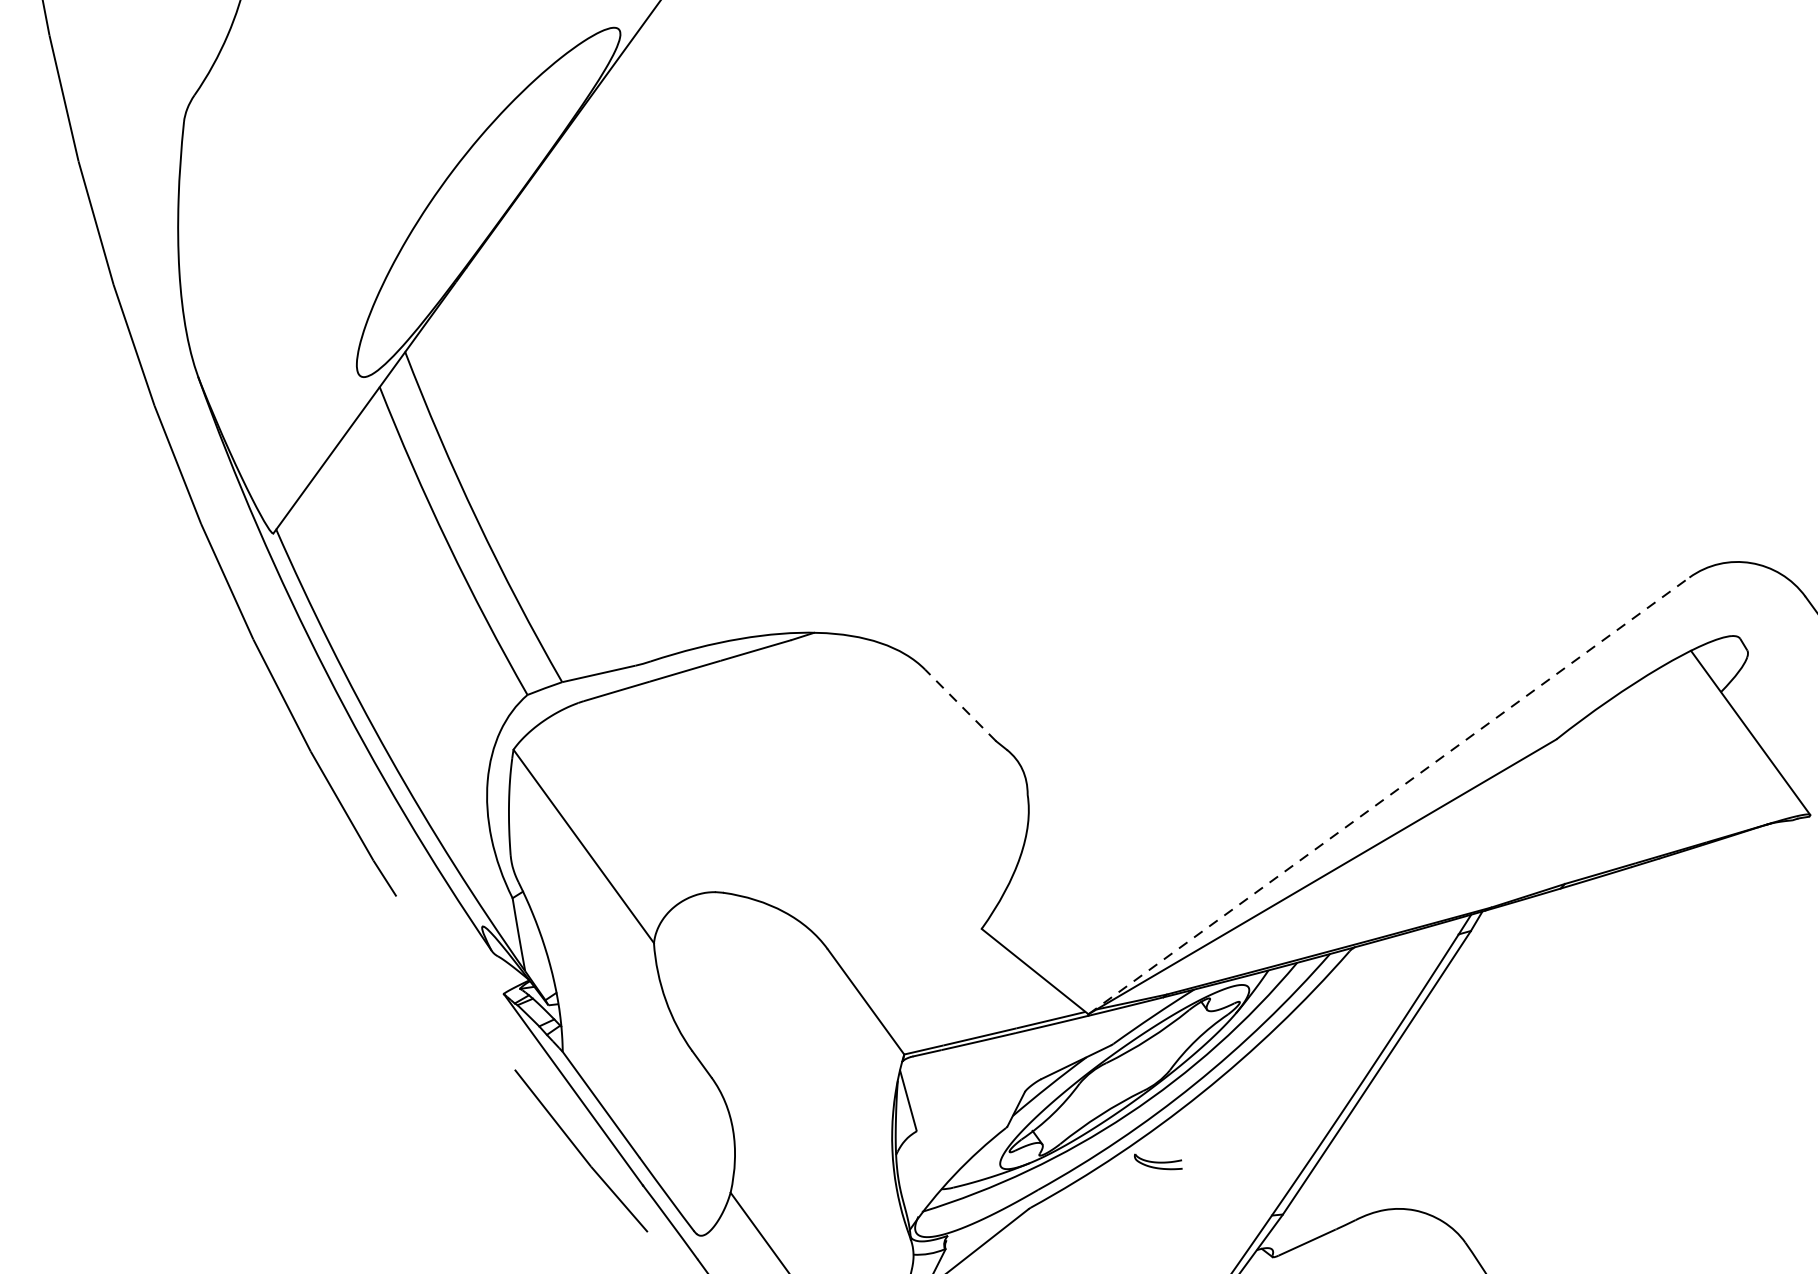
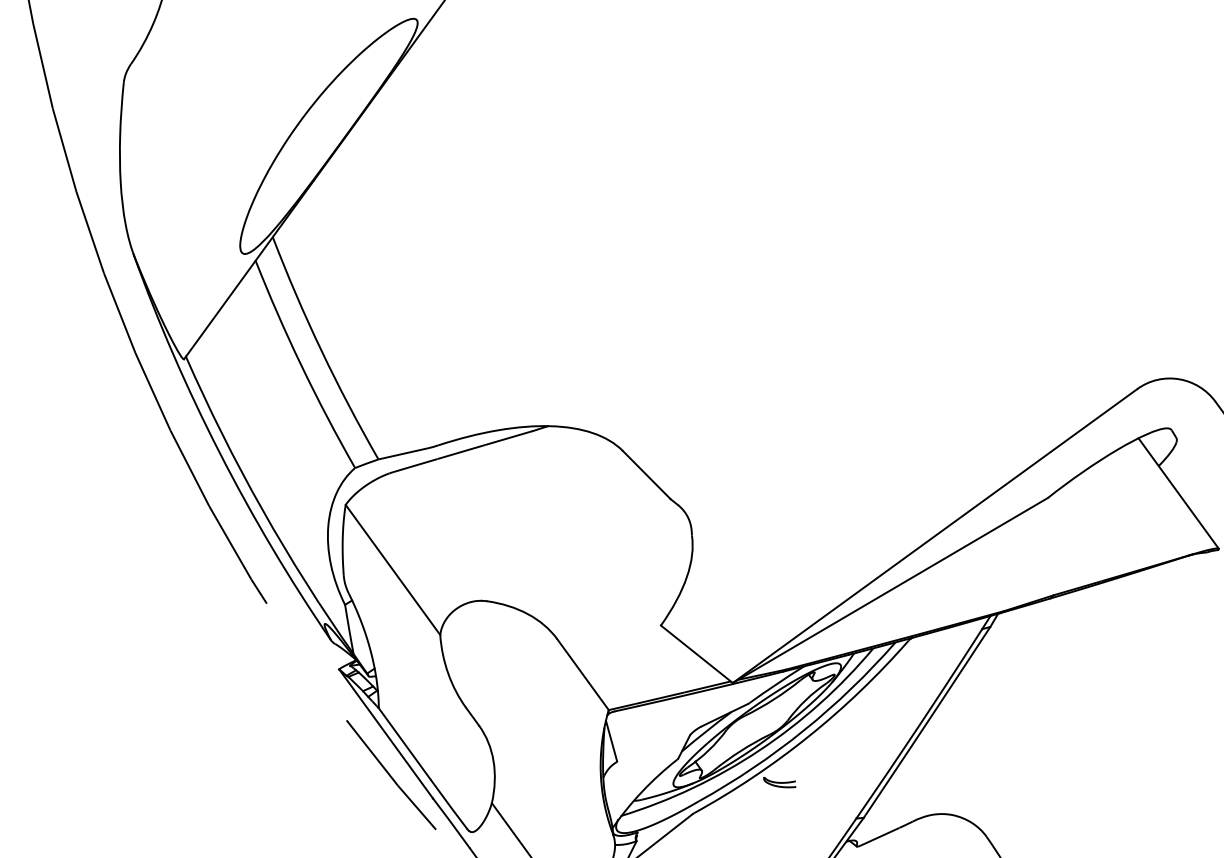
line: (960, 706) -> (646, 475), dashed -> solid
line: (1389, 795) -> (935, 535), dashed -> solid

